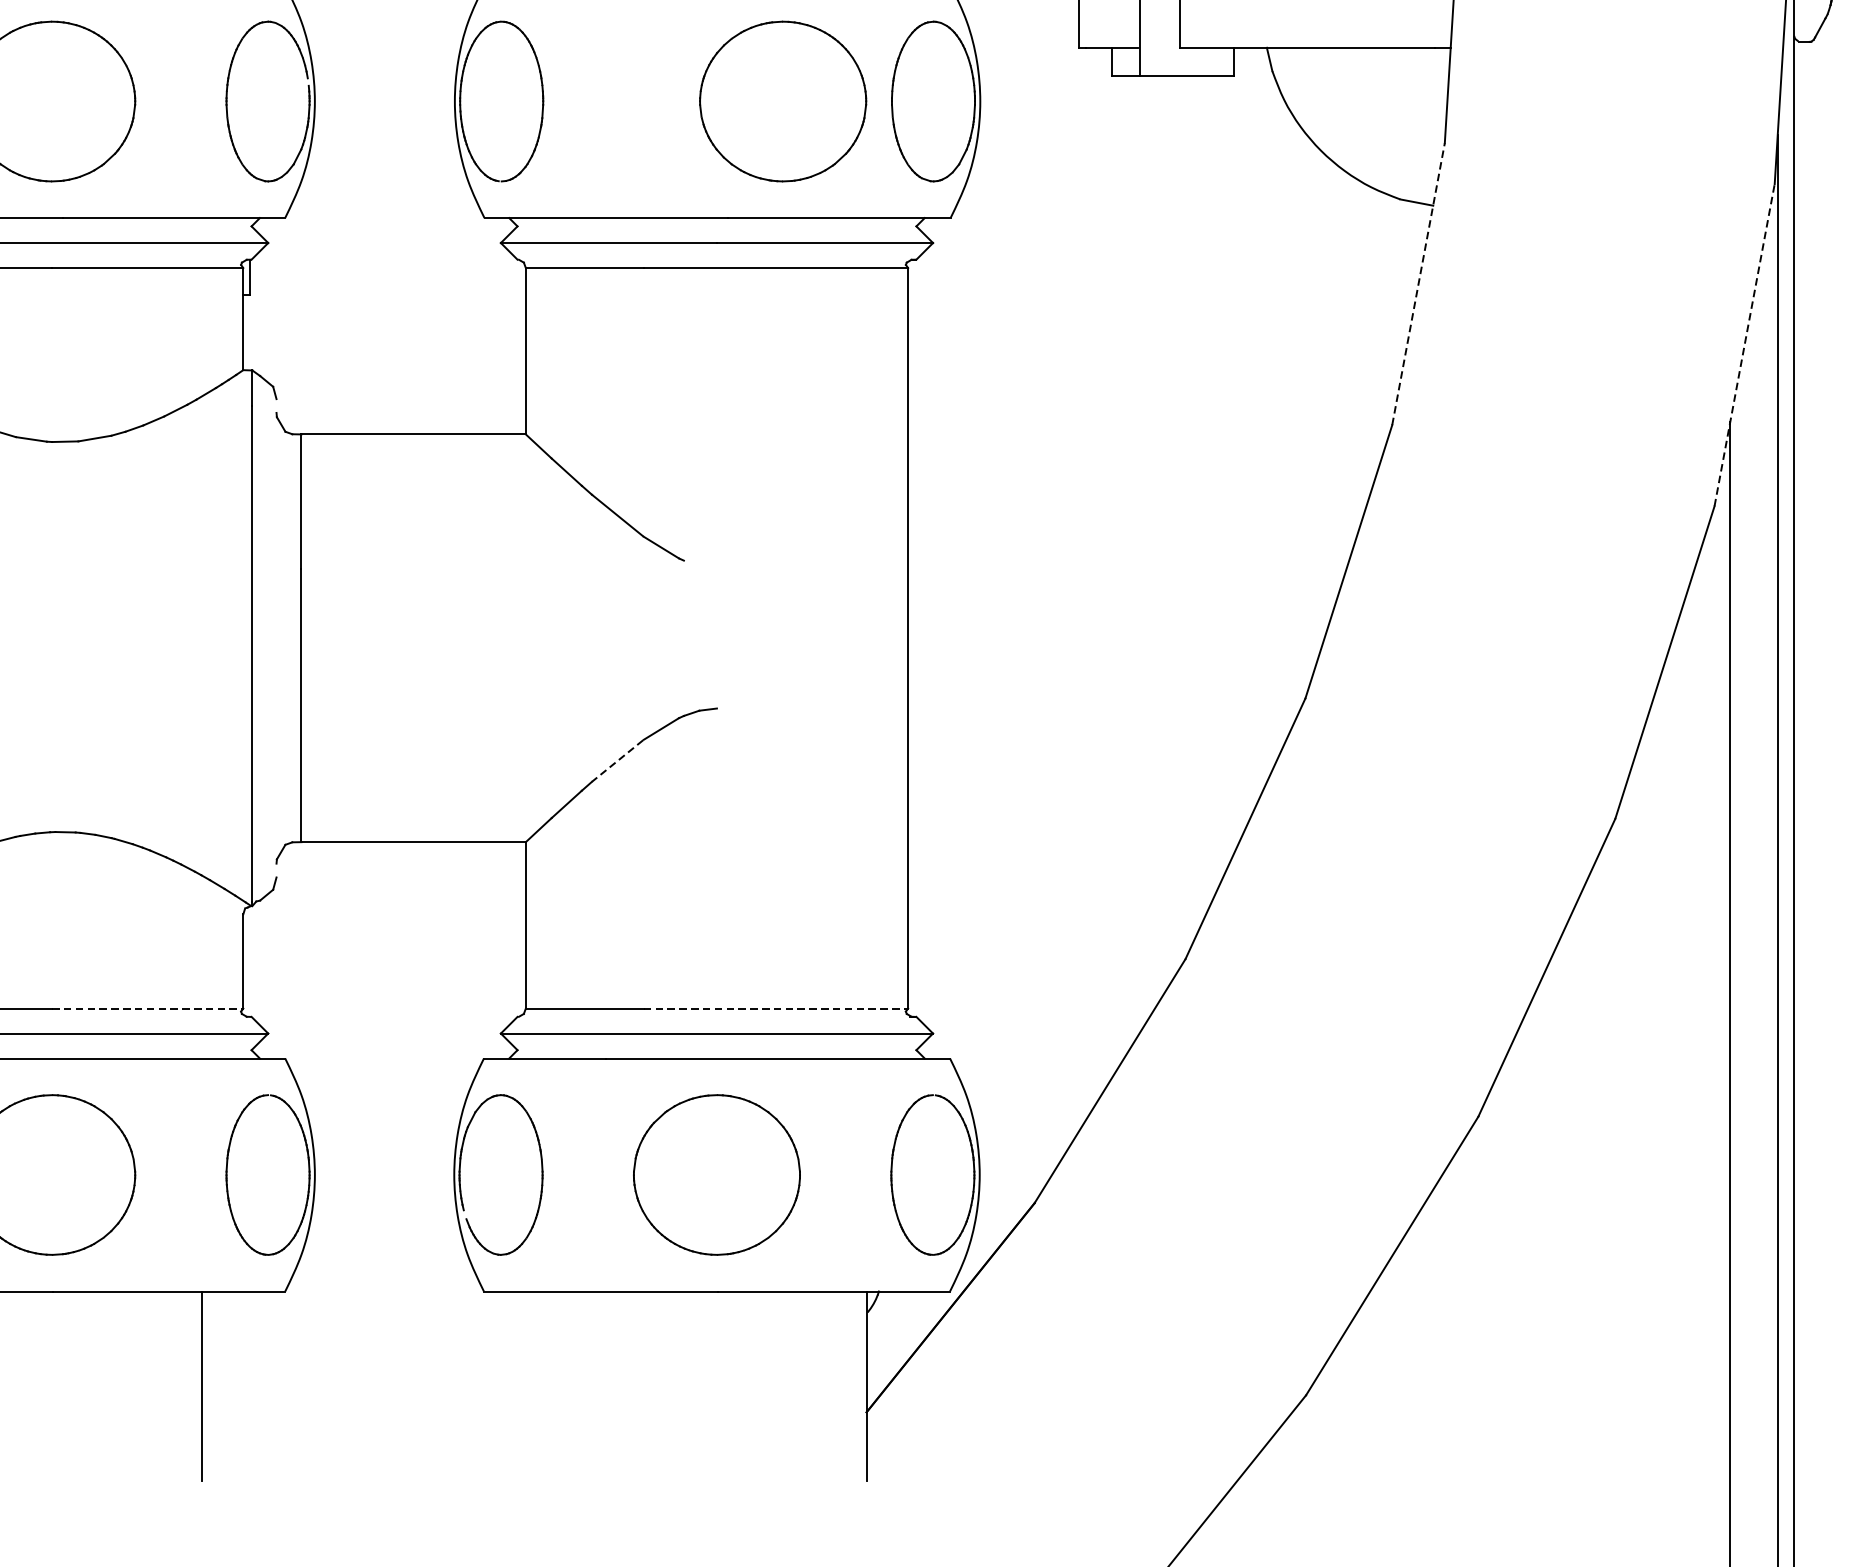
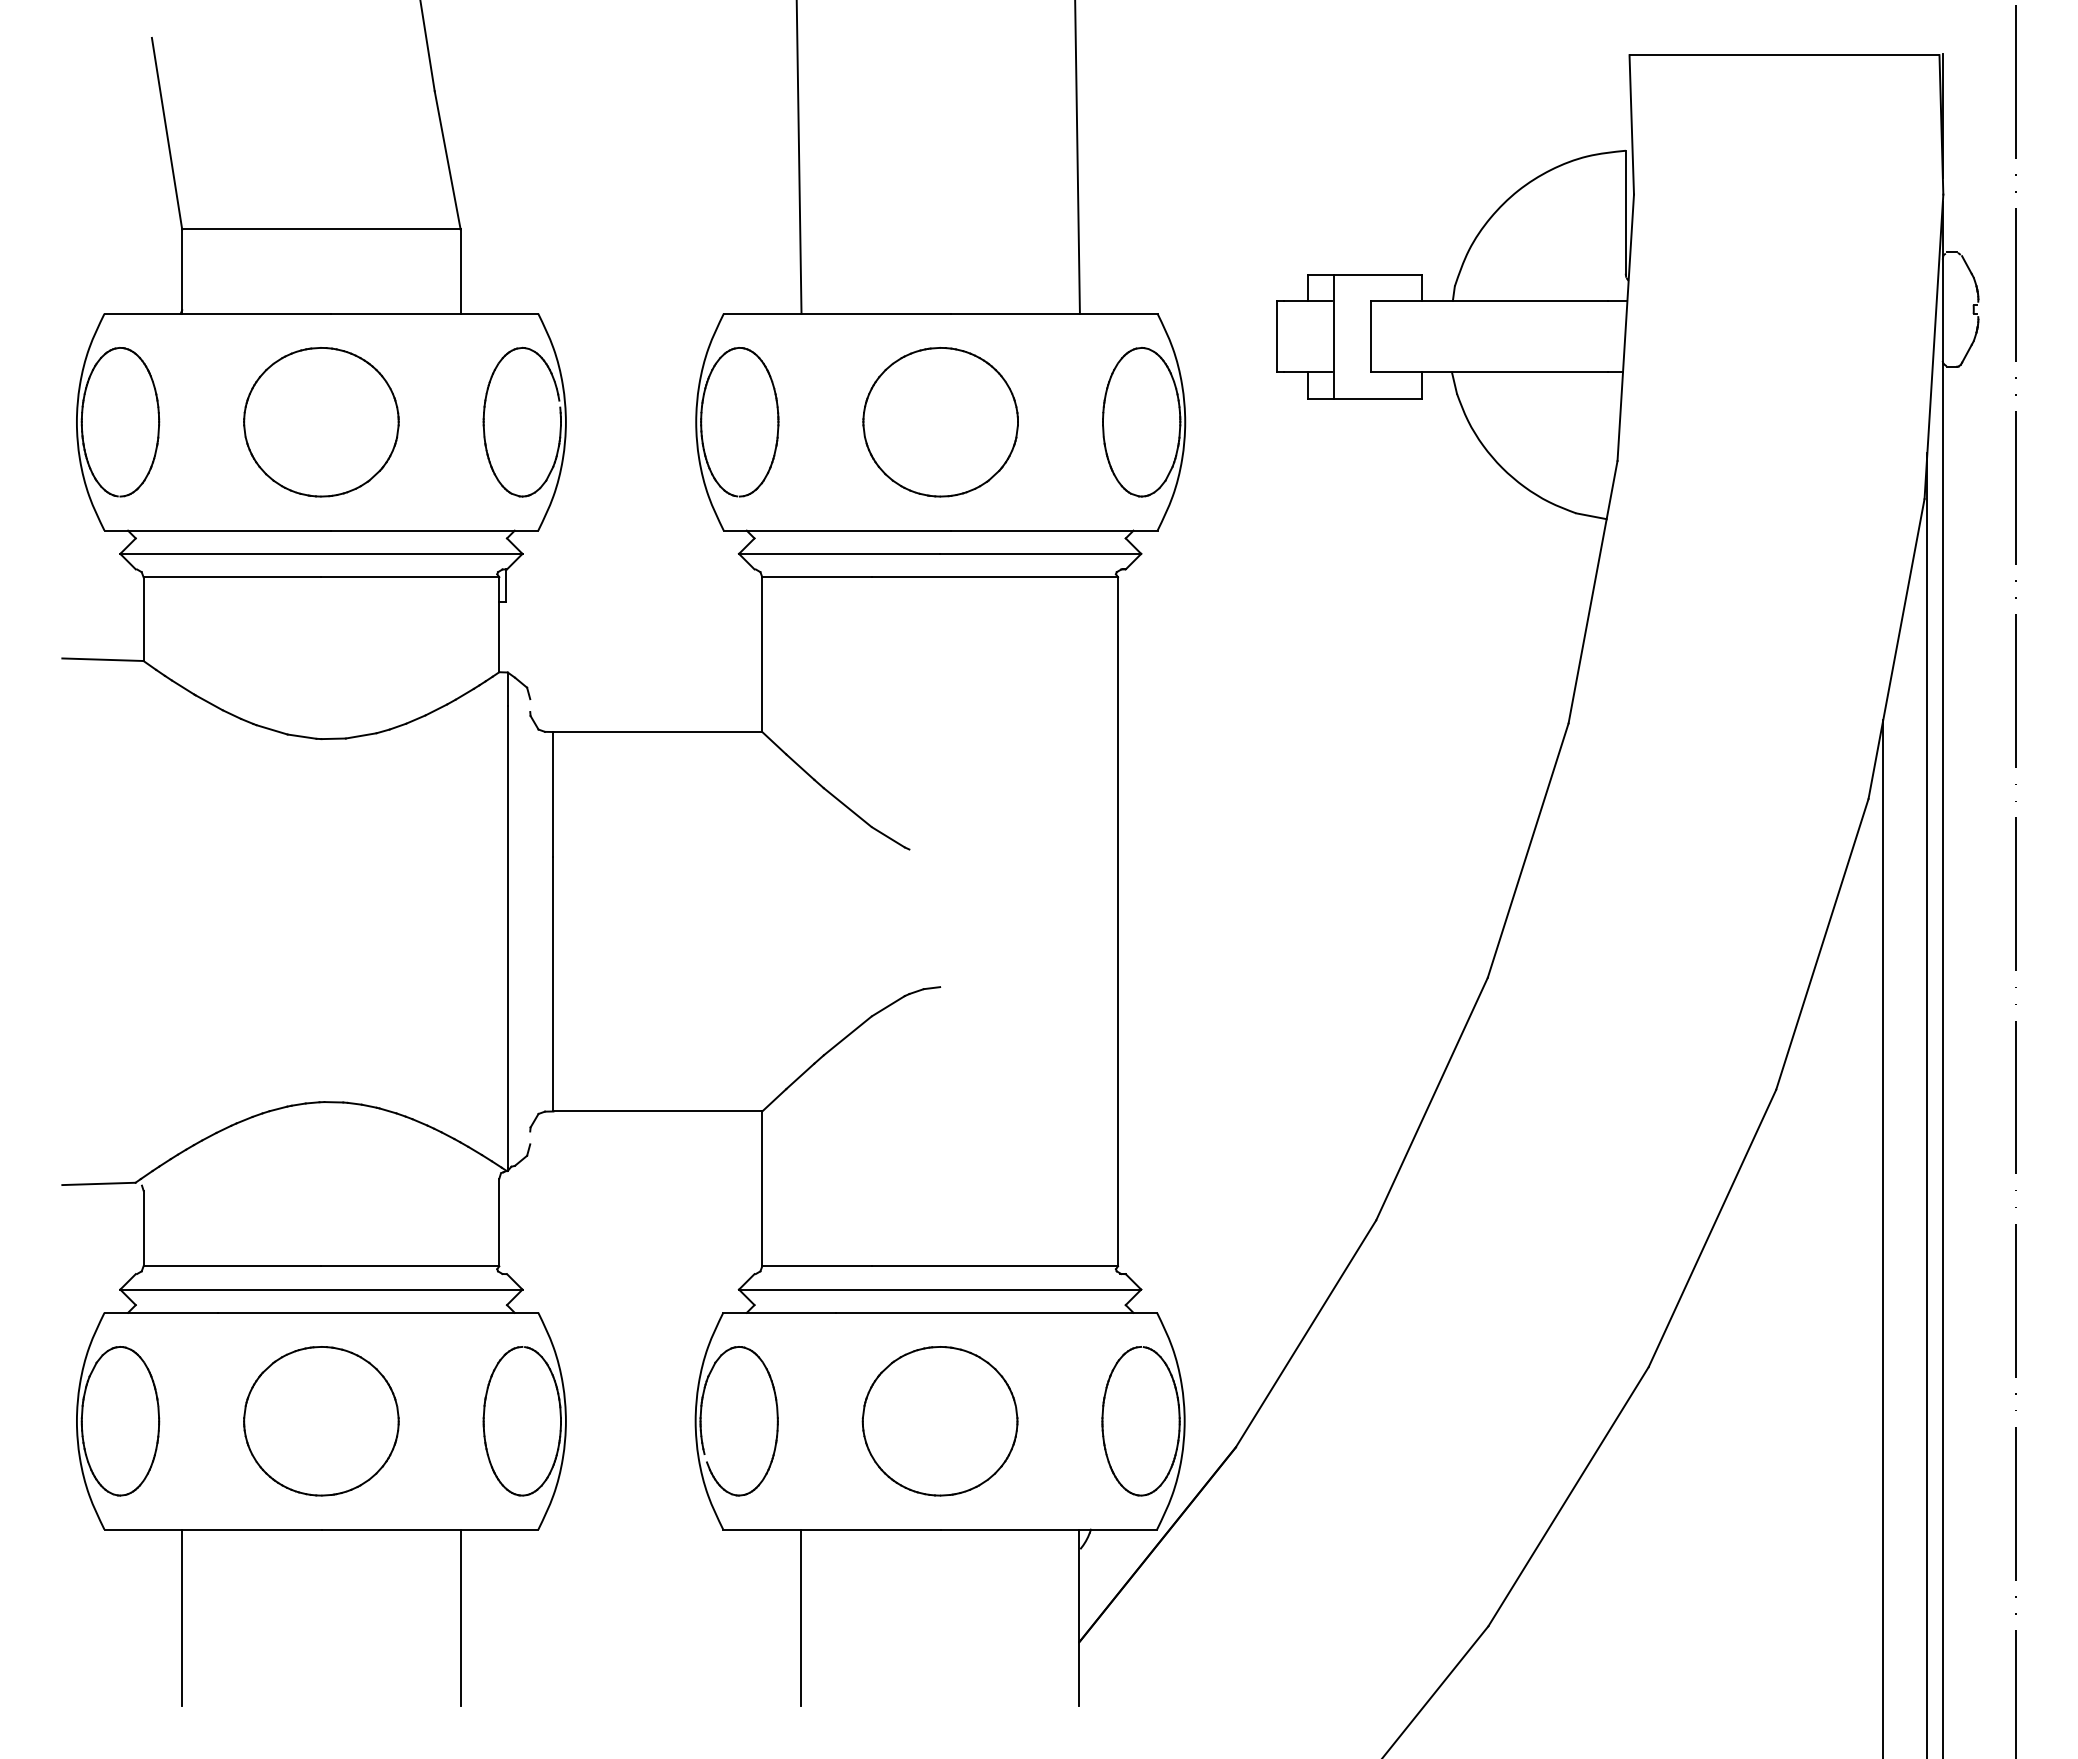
part: (782, 101) -> (940, 422), moved
line: (1419, 283) -> (1593, 591), dashed -> solid
line: (1744, 344) -> (1896, 648), dashed -> solid
line: (617, 761) -> (847, 1036), dashed -> solid
line: (147, 1008) -> (410, 1266), dashed -> solid
line: (776, 1008) -> (995, 1266), dashed -> solid
line: (566, 1385) -> (800, 1617), added

